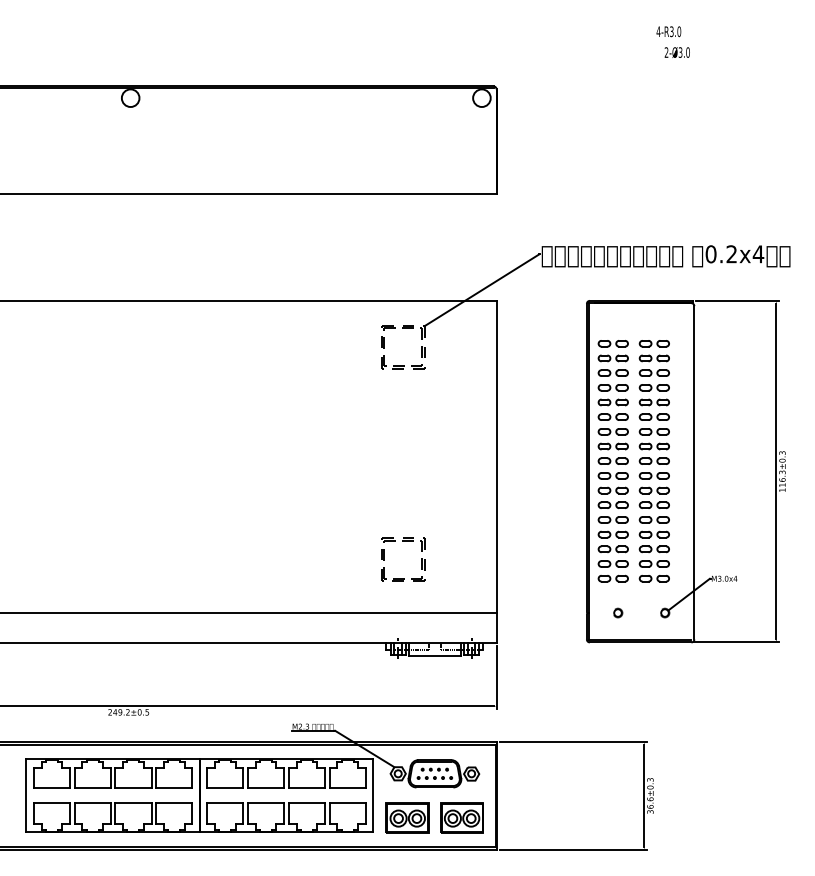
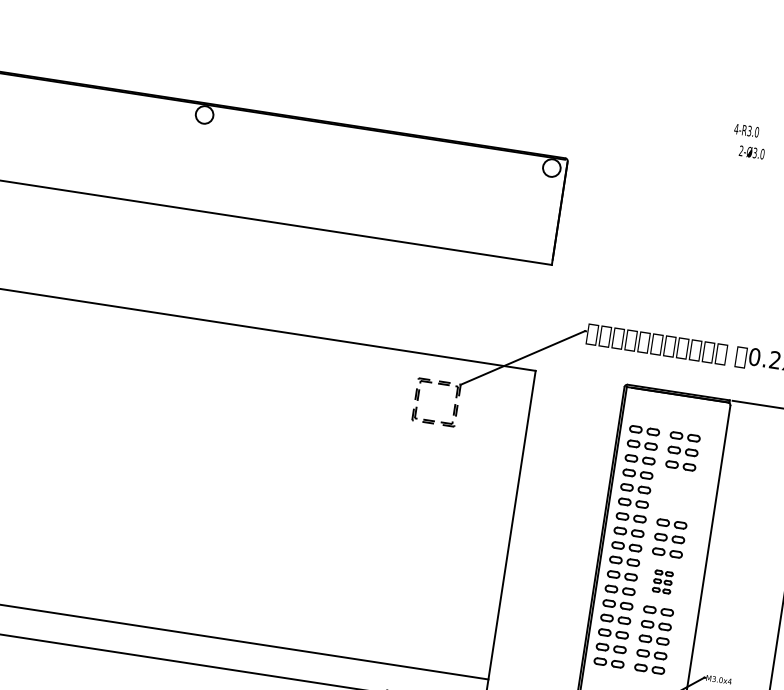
part: (653, 402) -> (675, 494), removed
part: (653, 490) -> (662, 581), size x0.6
part: (403, 541) -> (407, 594), removed

